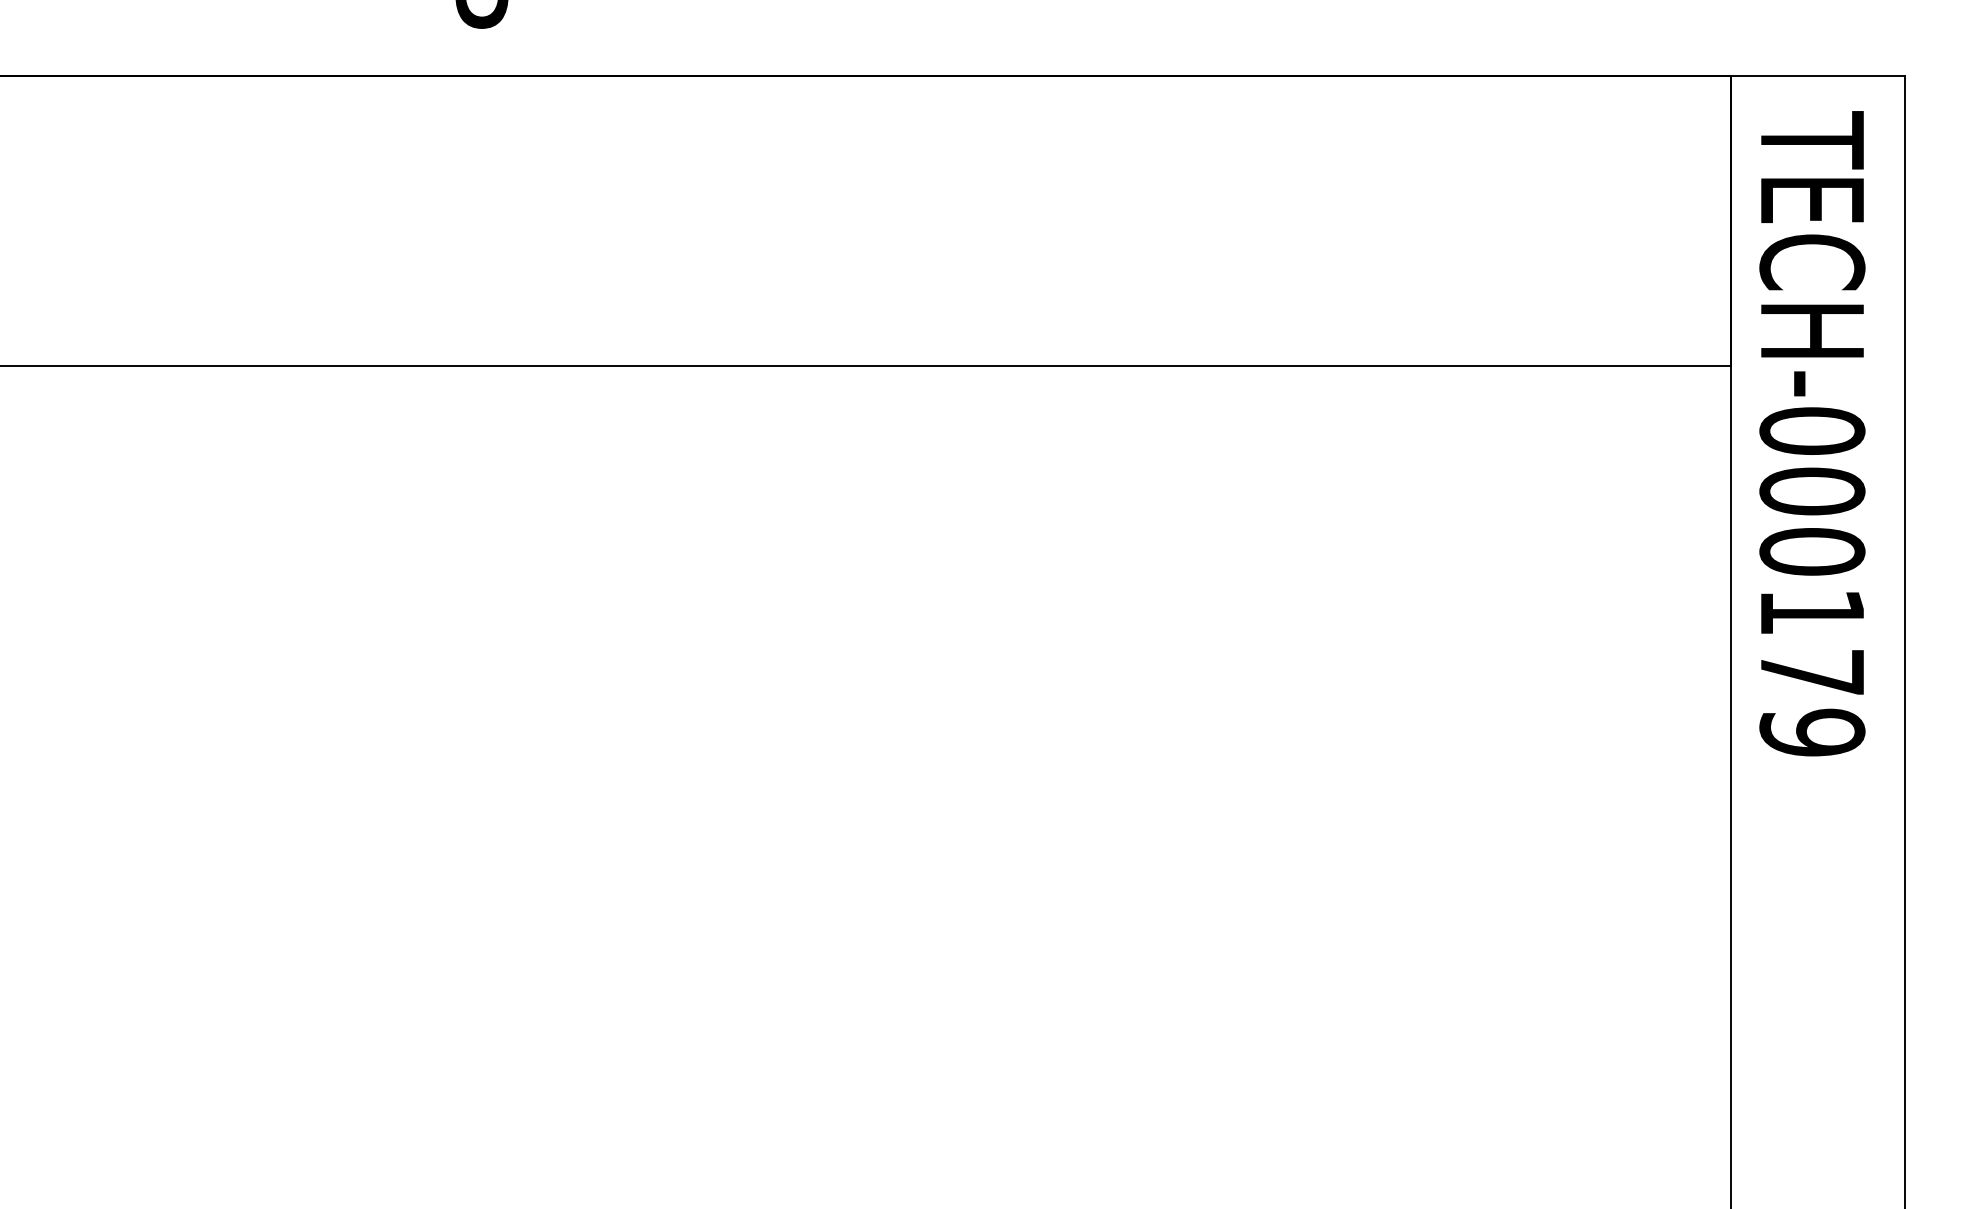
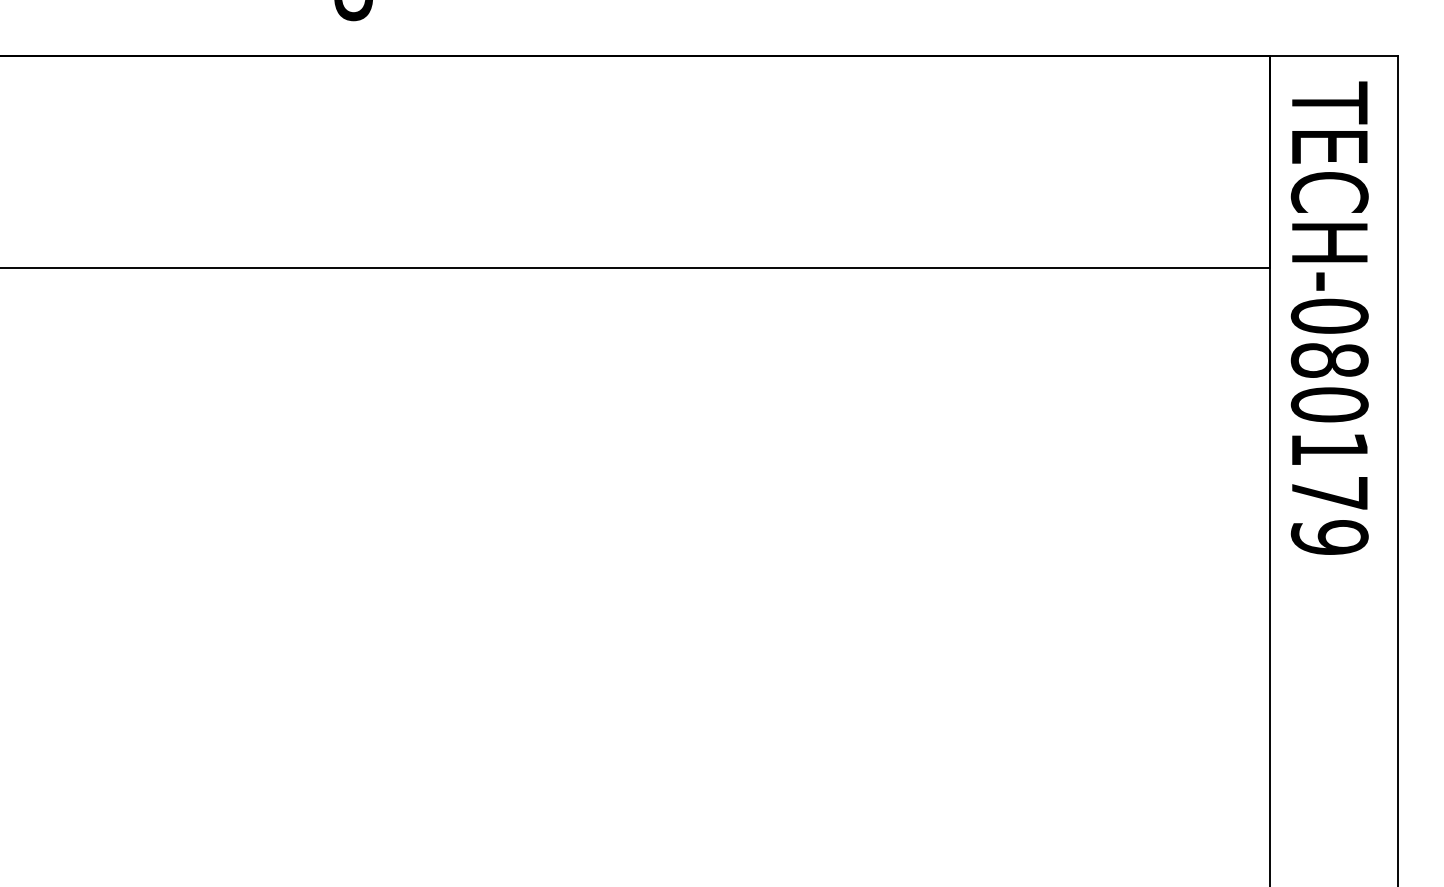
text: (1812, 491) -> (1329, 360), TECH-000179 -> TECH-080179

